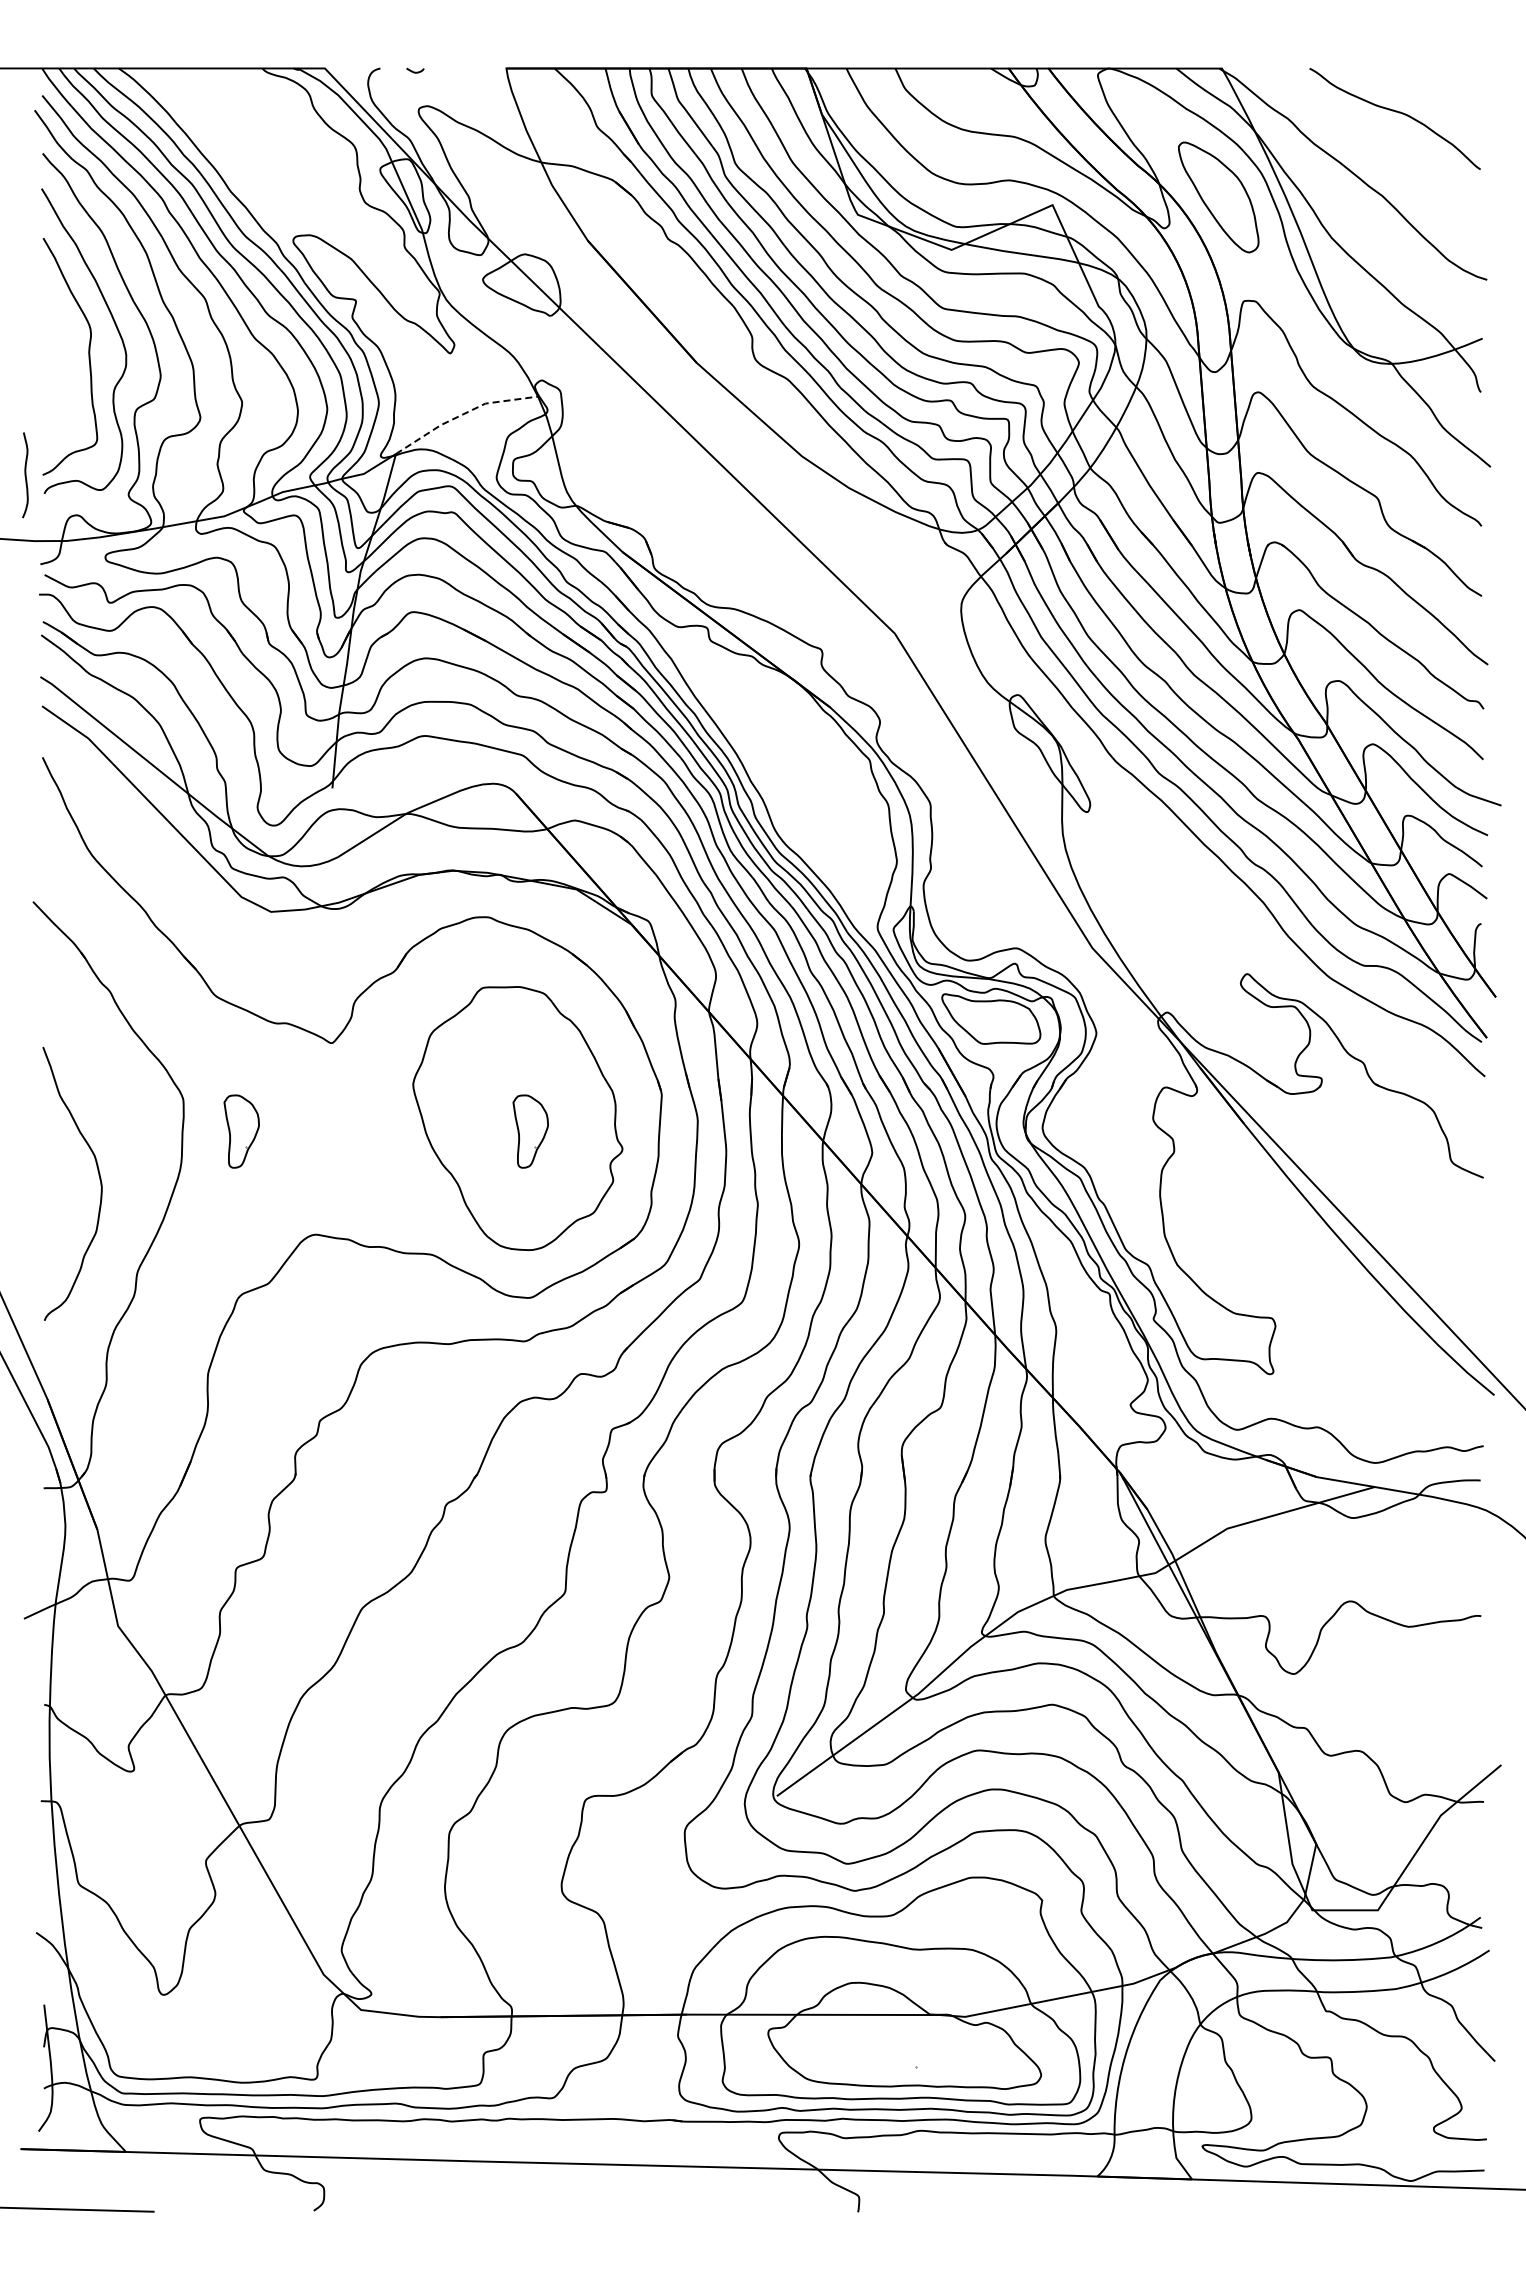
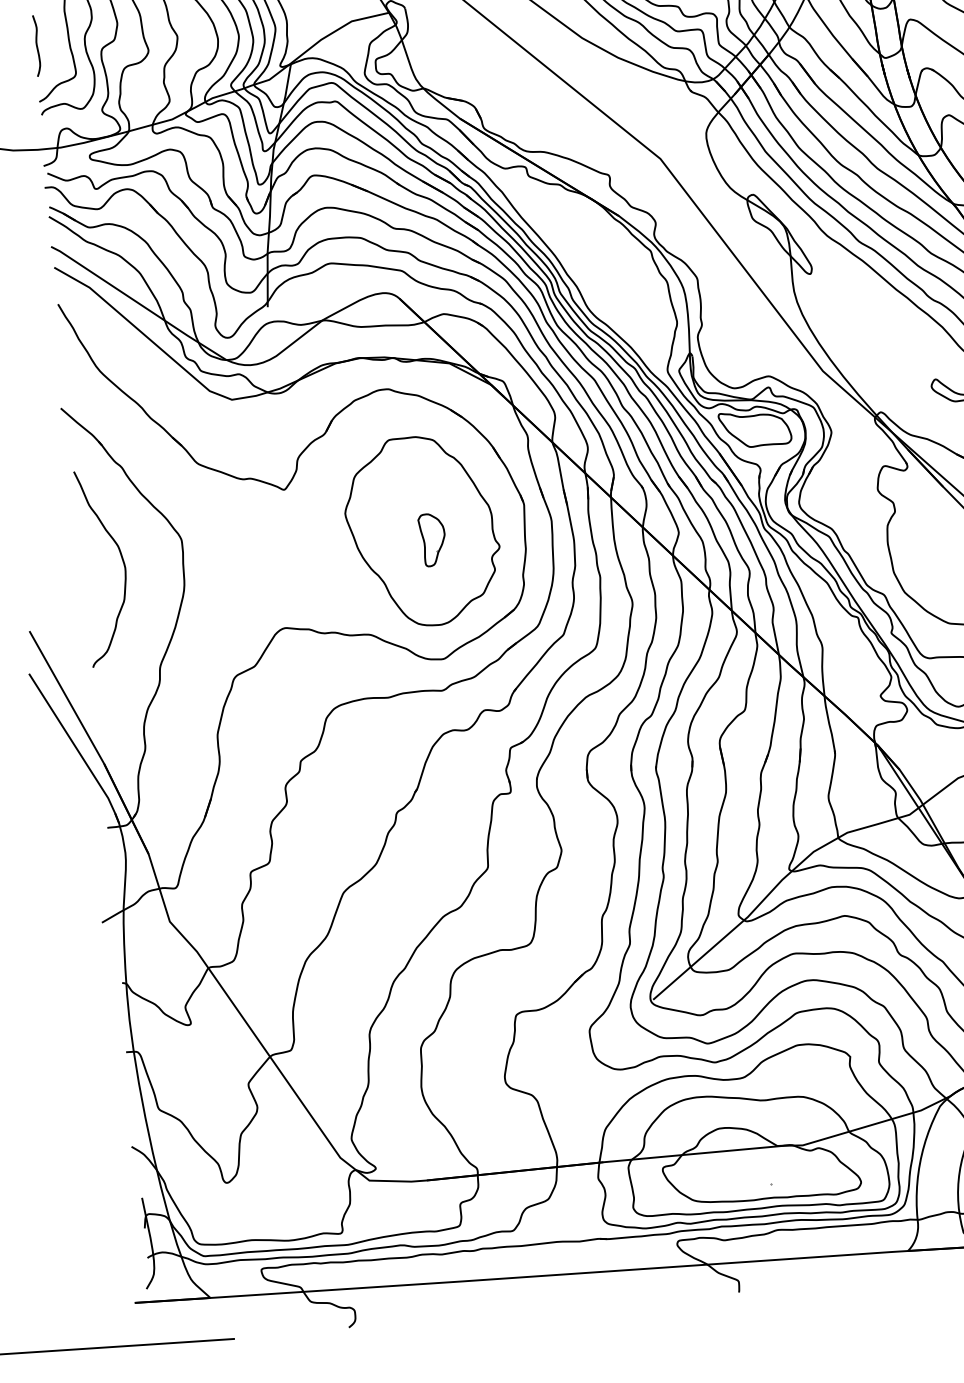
line: (463, 414) -> (336, 30), dashed -> solid
curve: (25, 475) -> (36, 46), moved
part: (241, 1131) -> (225, 559), removed
curve: (99, 1180) -> (123, 563), moved

